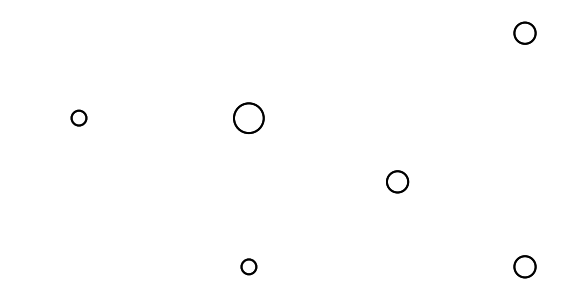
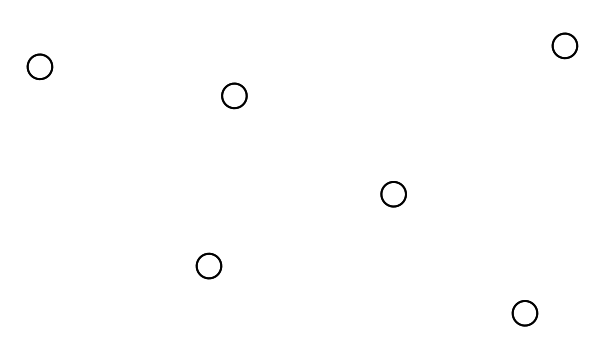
part: (78, 117) -> (39, 66), size x1.43
part: (248, 117) -> (234, 95), size x0.71
part: (248, 266) -> (208, 265), size x1.43

